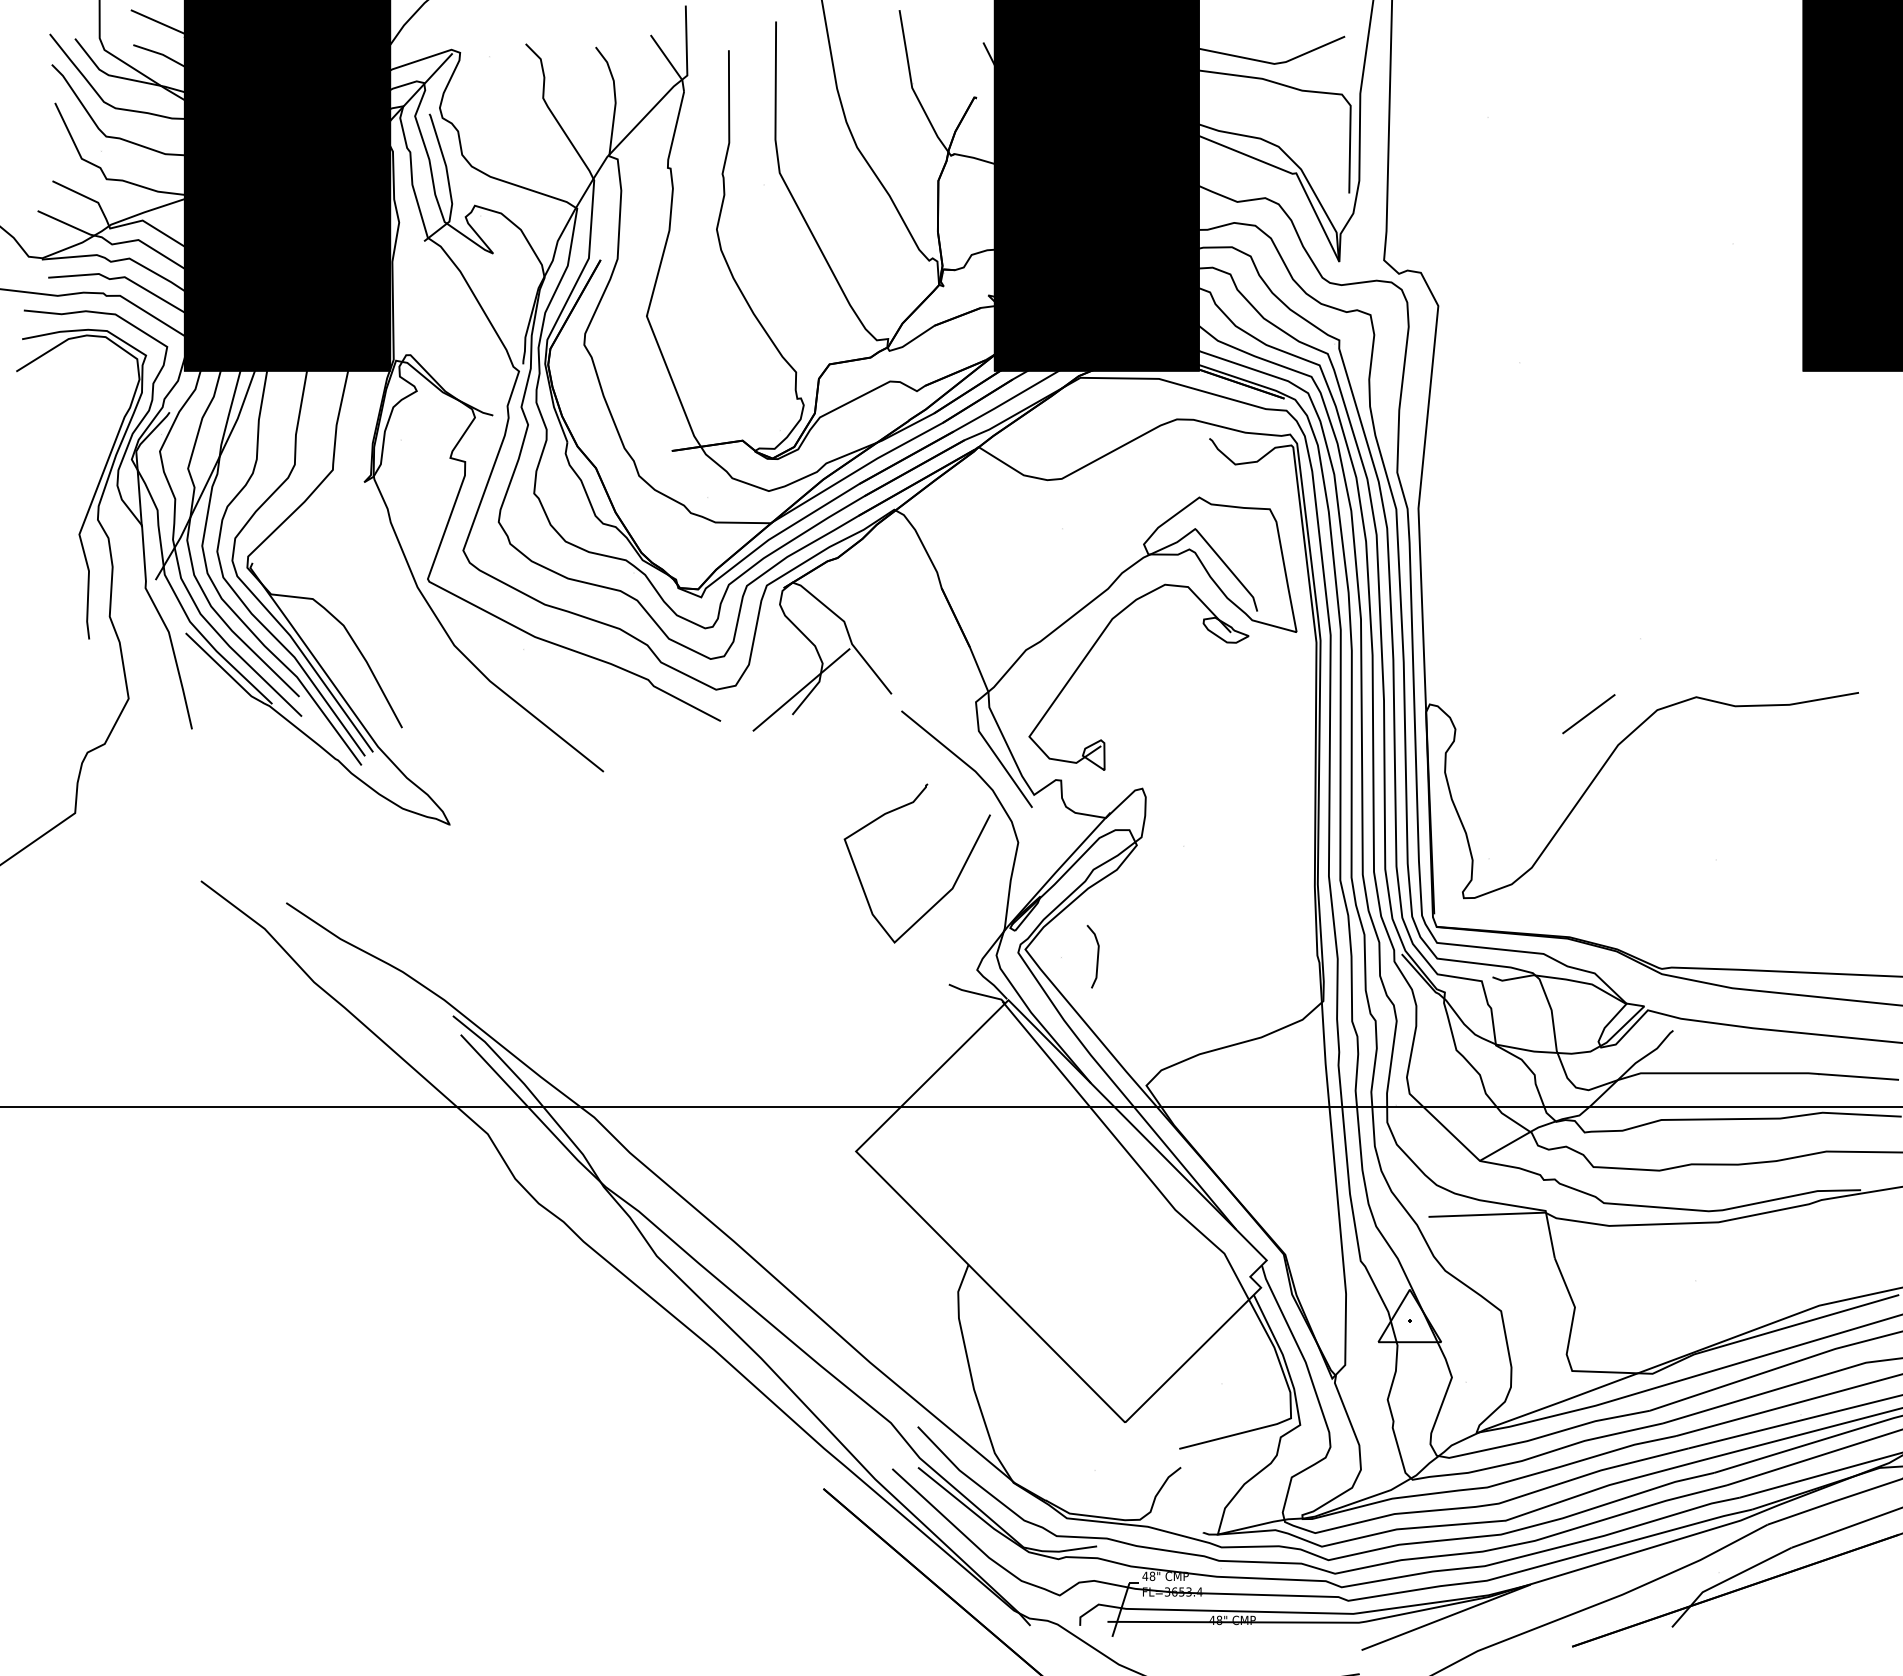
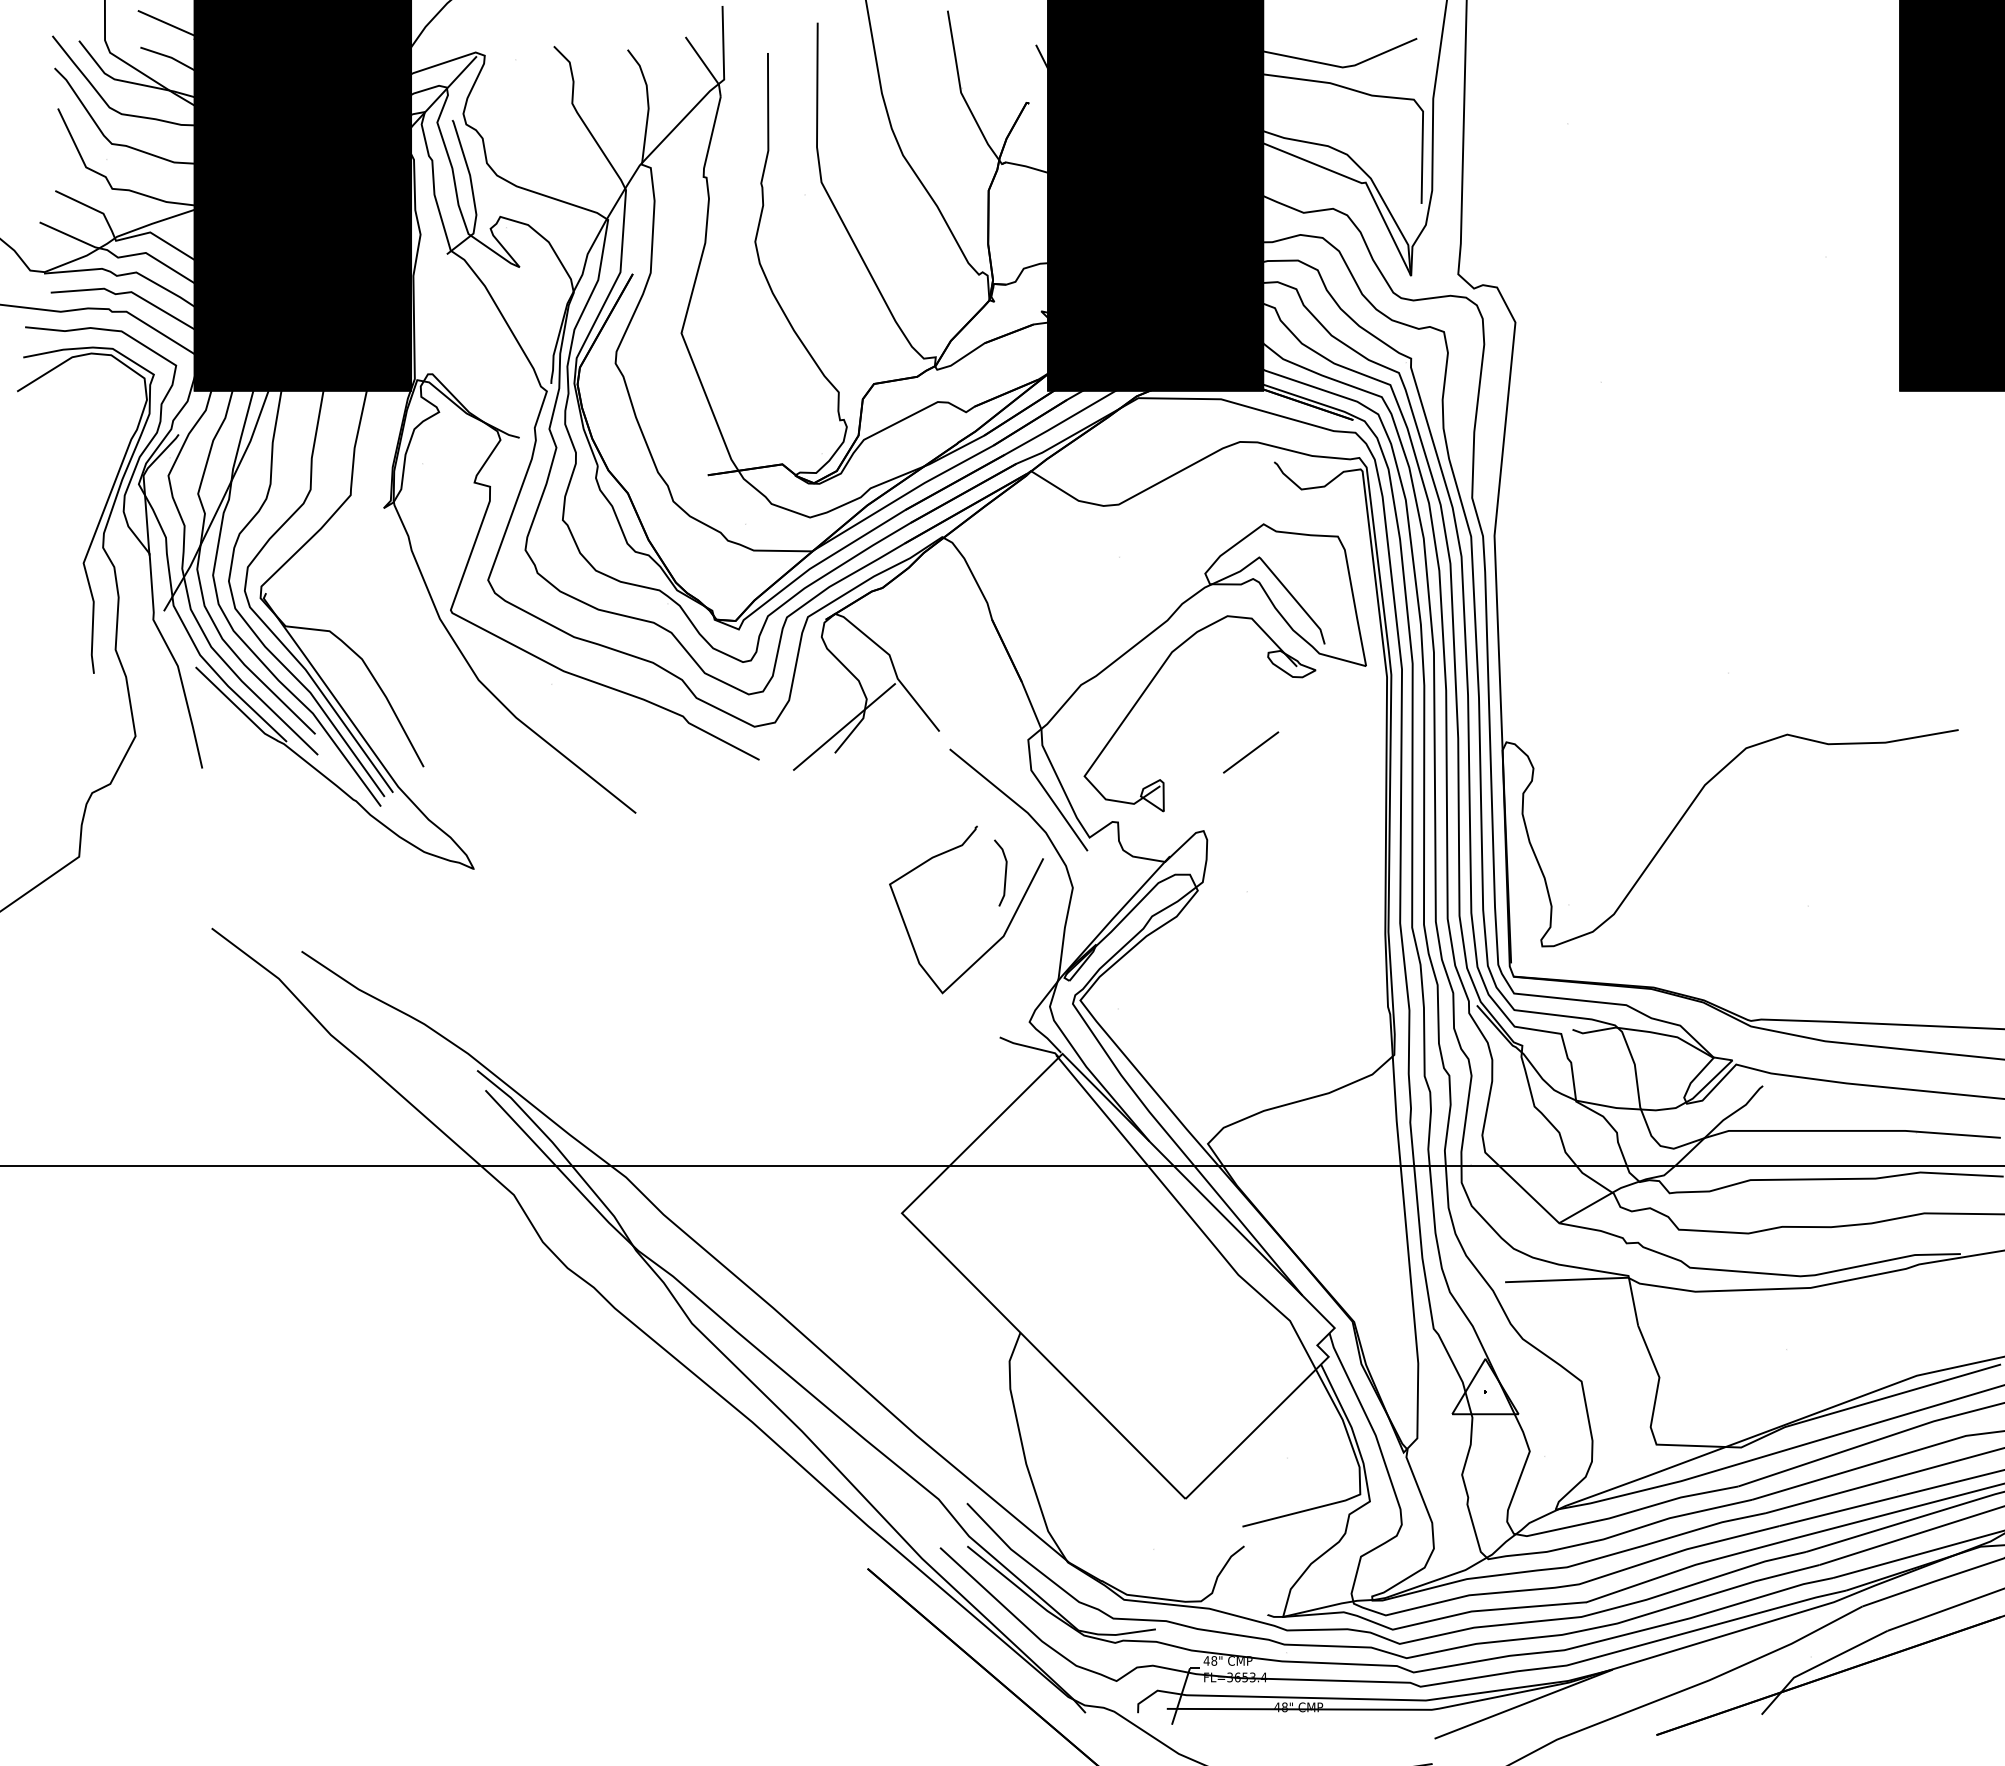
line: (1589, 714) -> (1251, 752), moved
line: (1096, 958) -> (1004, 874), moved

